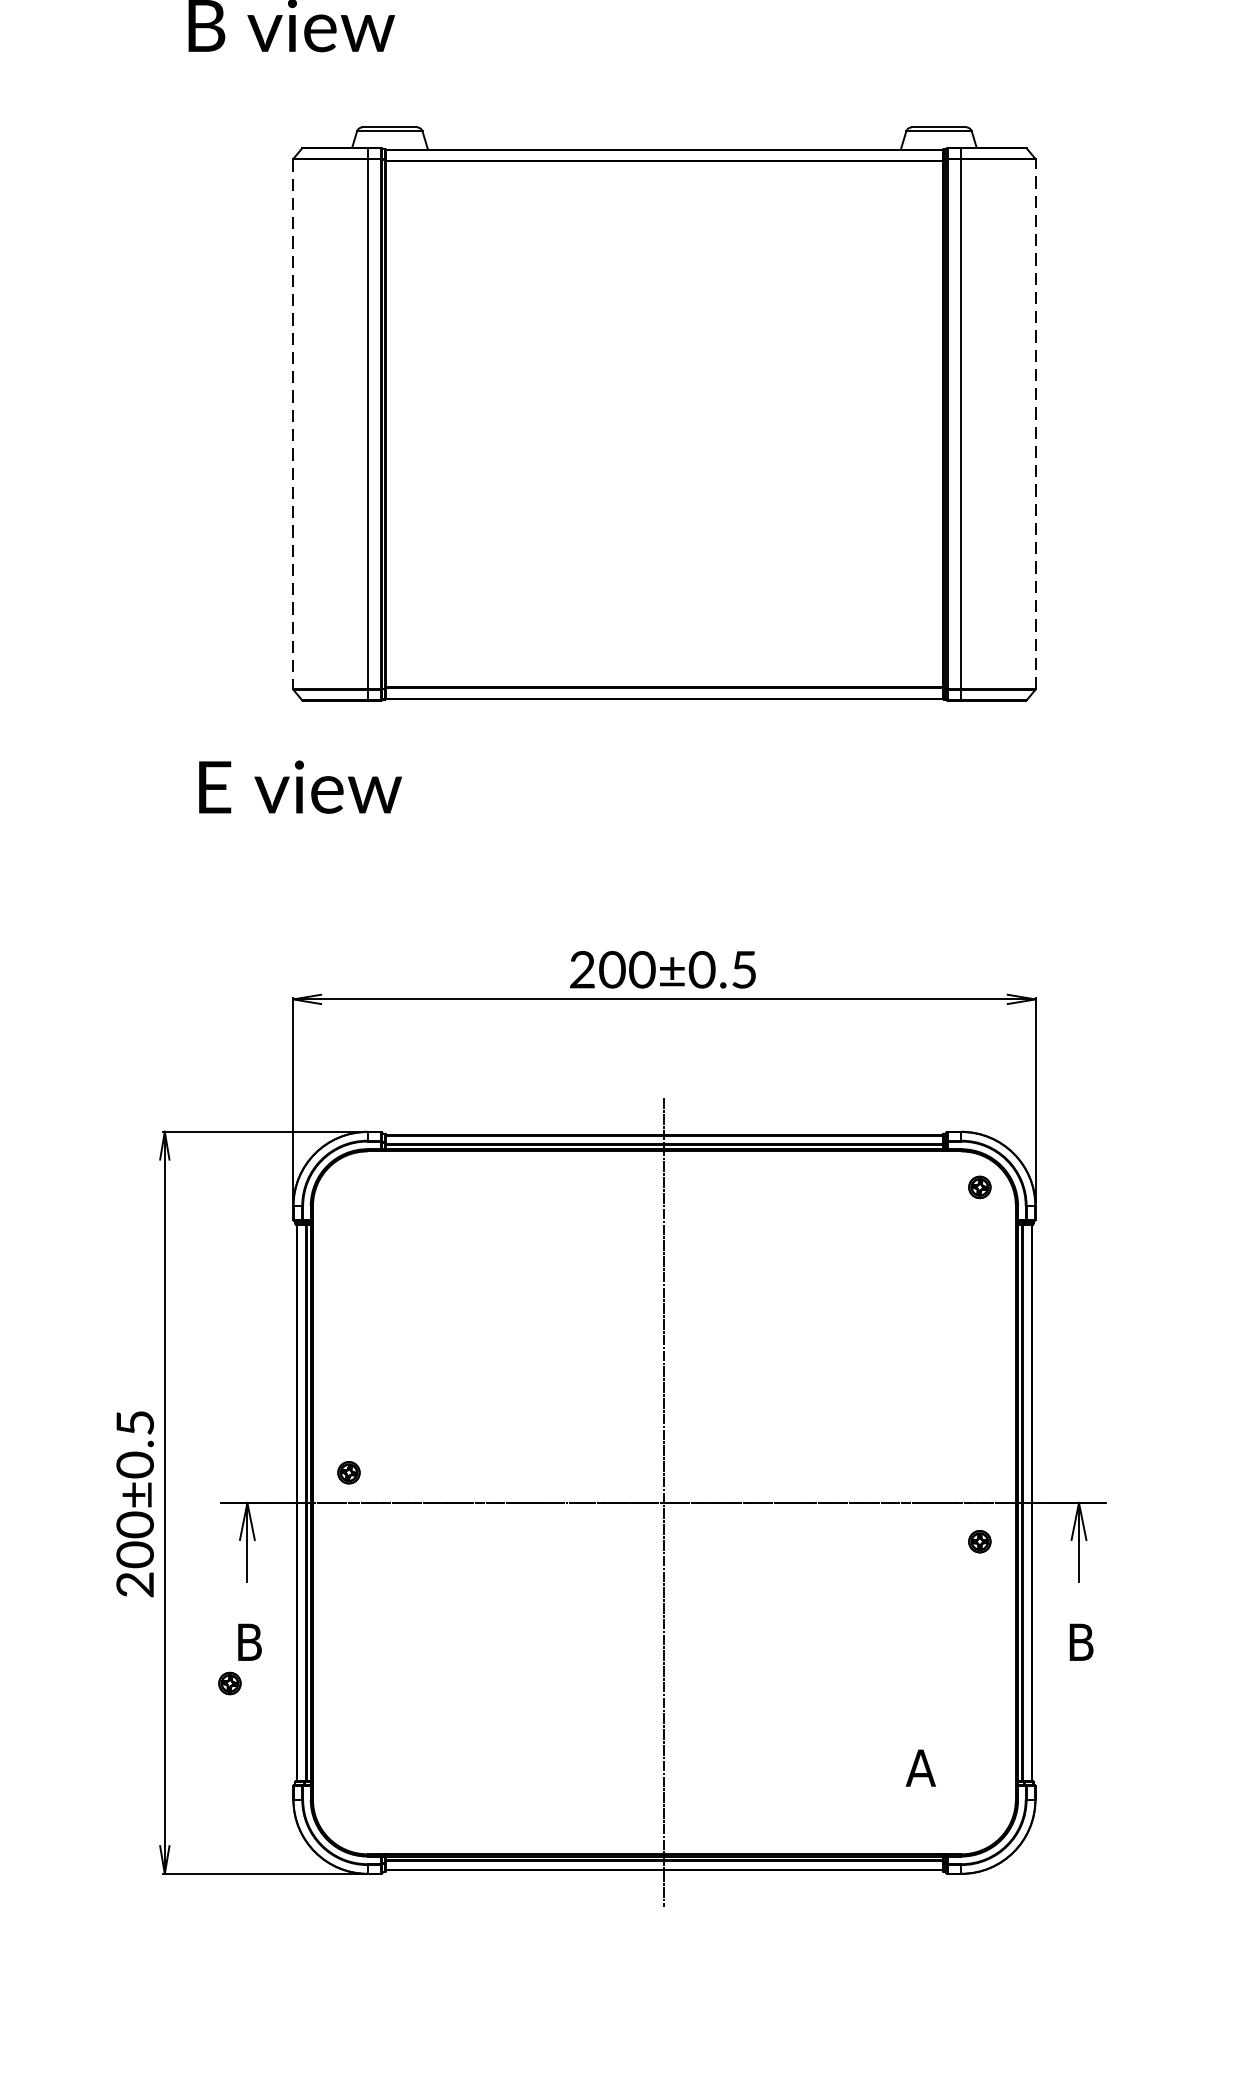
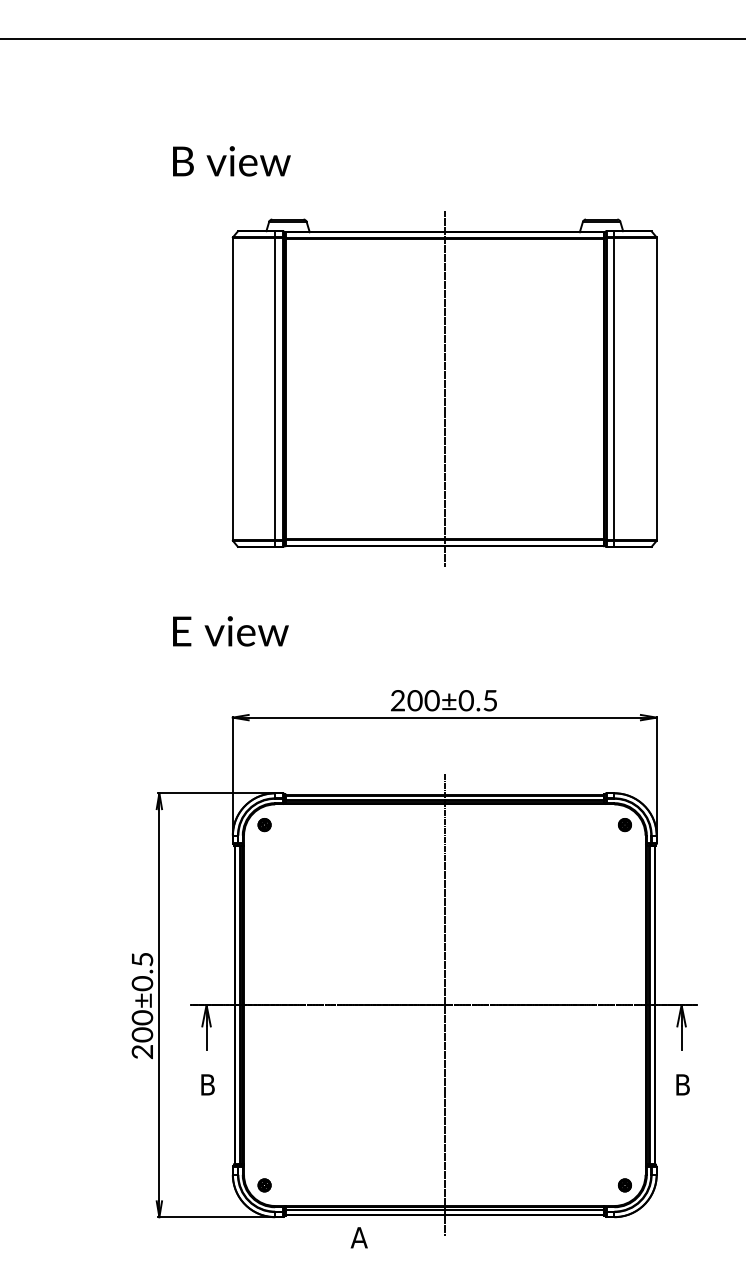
line: (663, 423) -> (444, 388), added
line: (1035, 423) -> (656, 388), dashed -> solid
line: (292, 424) -> (232, 389), dashed -> solid
text: (299, 787) -> (230, 631), moved
part: (348, 1473) -> (264, 825), moved
part: (979, 1541) -> (624, 1185), moved
part: (229, 1683) -> (264, 1185), moved
text: (919, 1767) -> (358, 1237), moved

